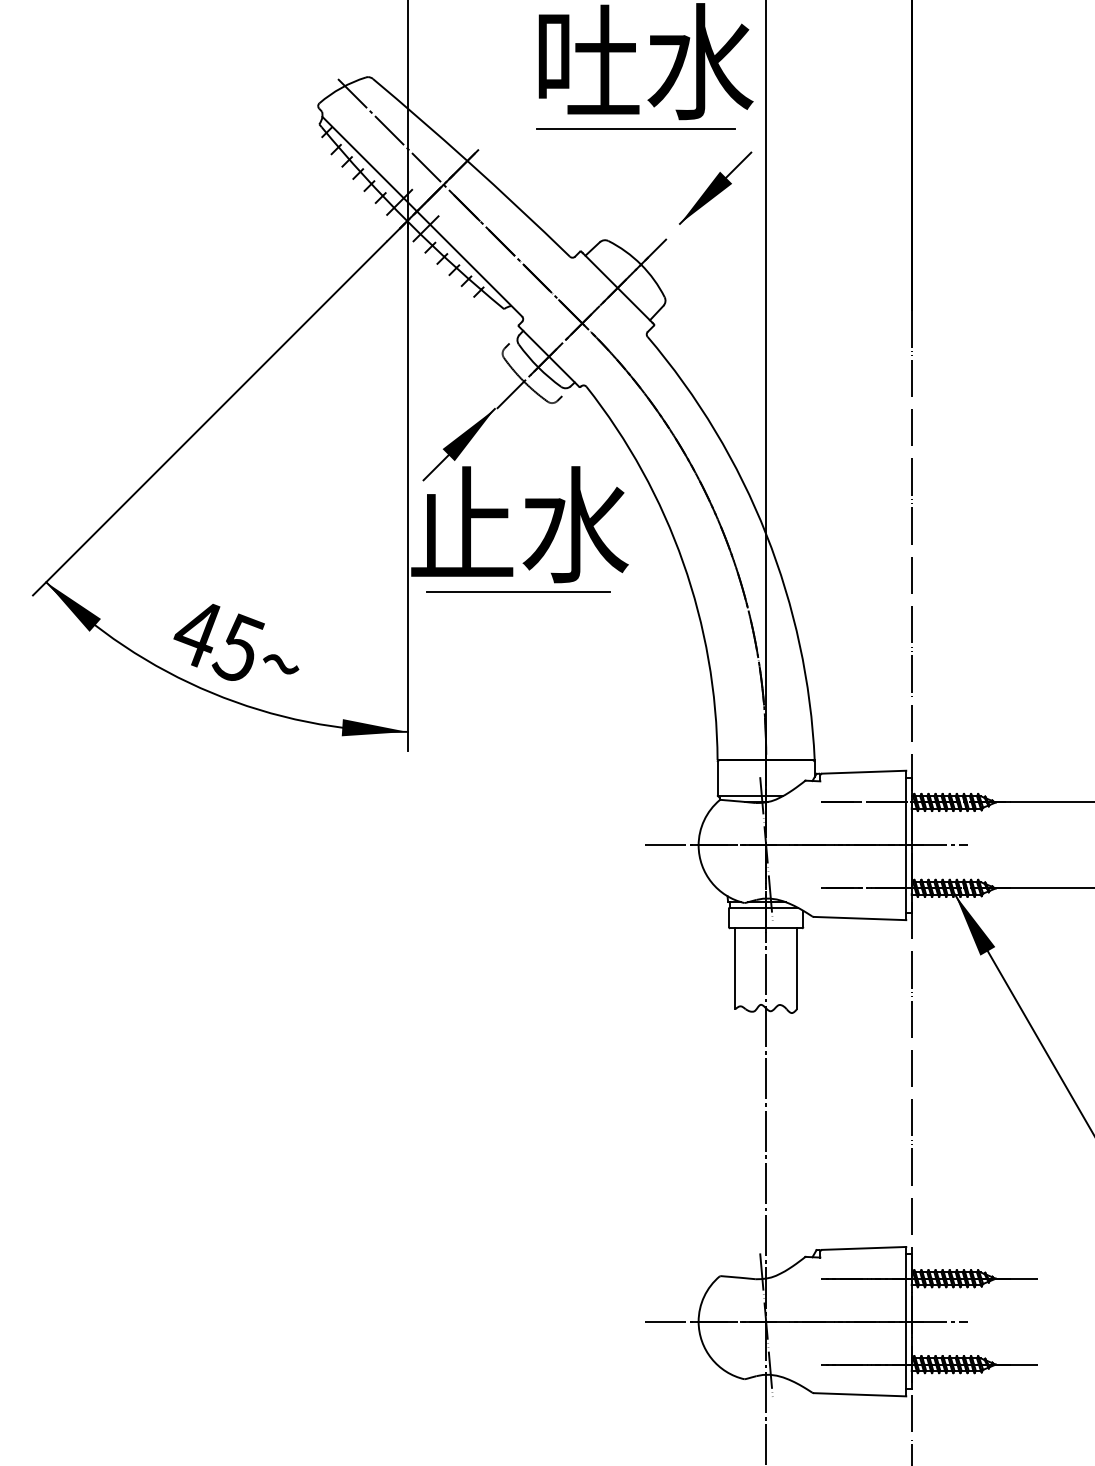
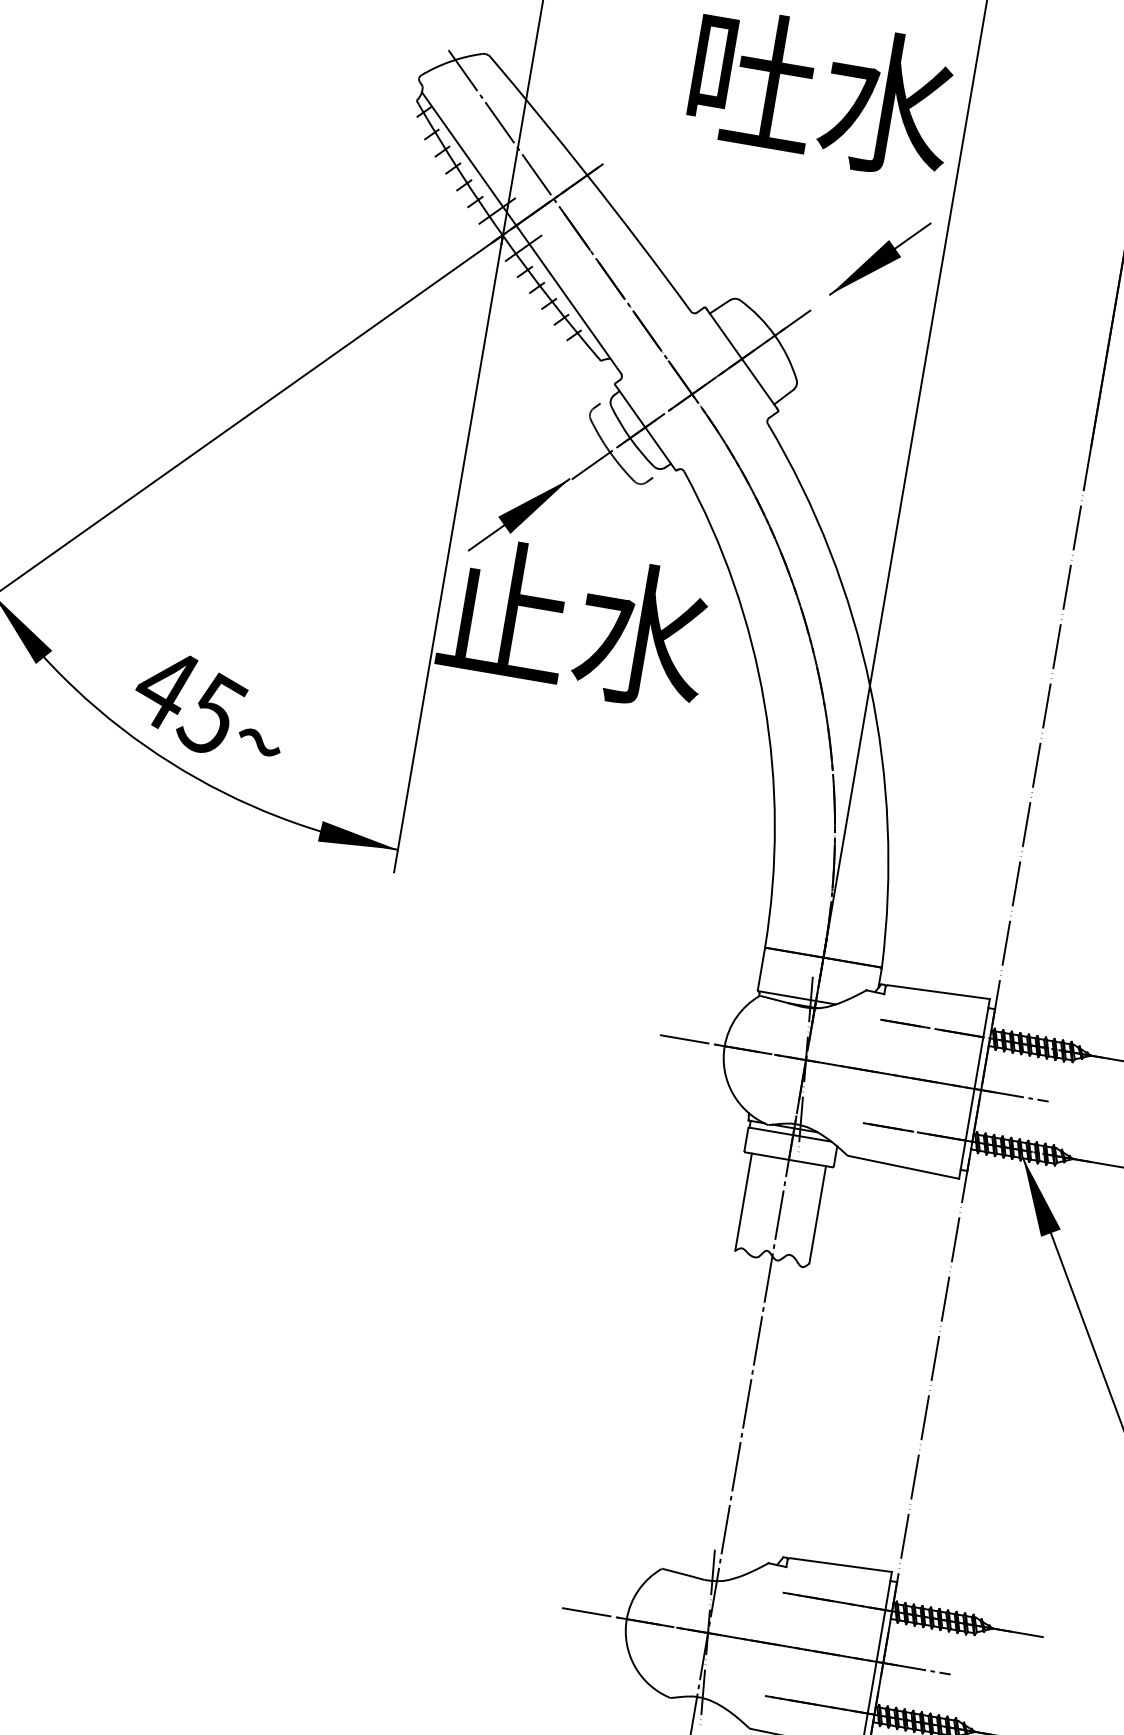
line: (635, 128) -> (796, 170), removed
line: (518, 591) -> (560, 703), removed

